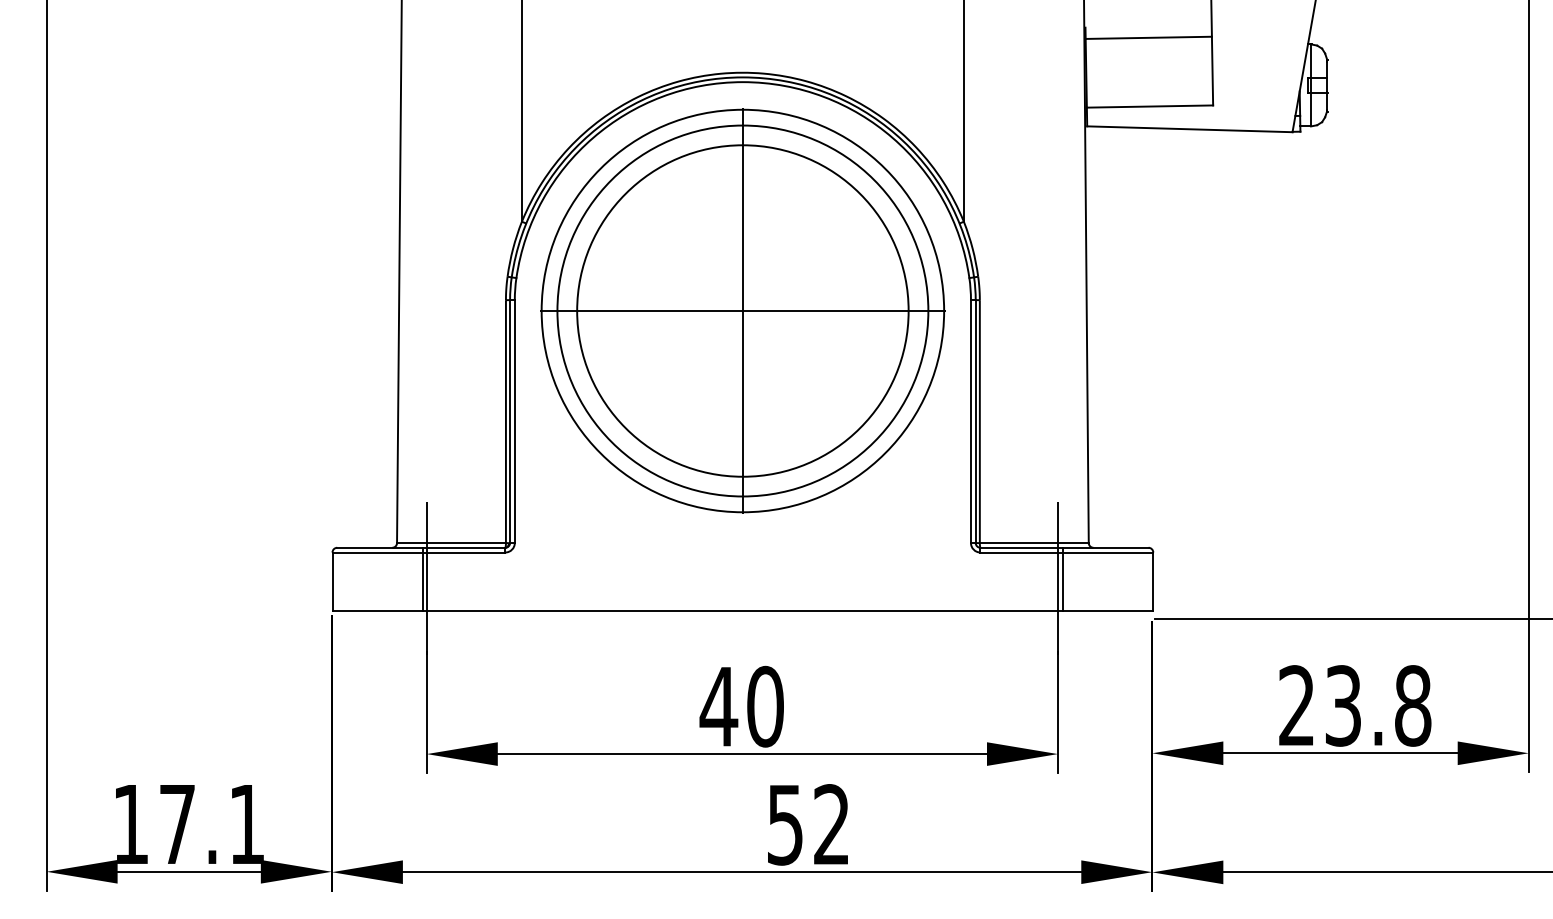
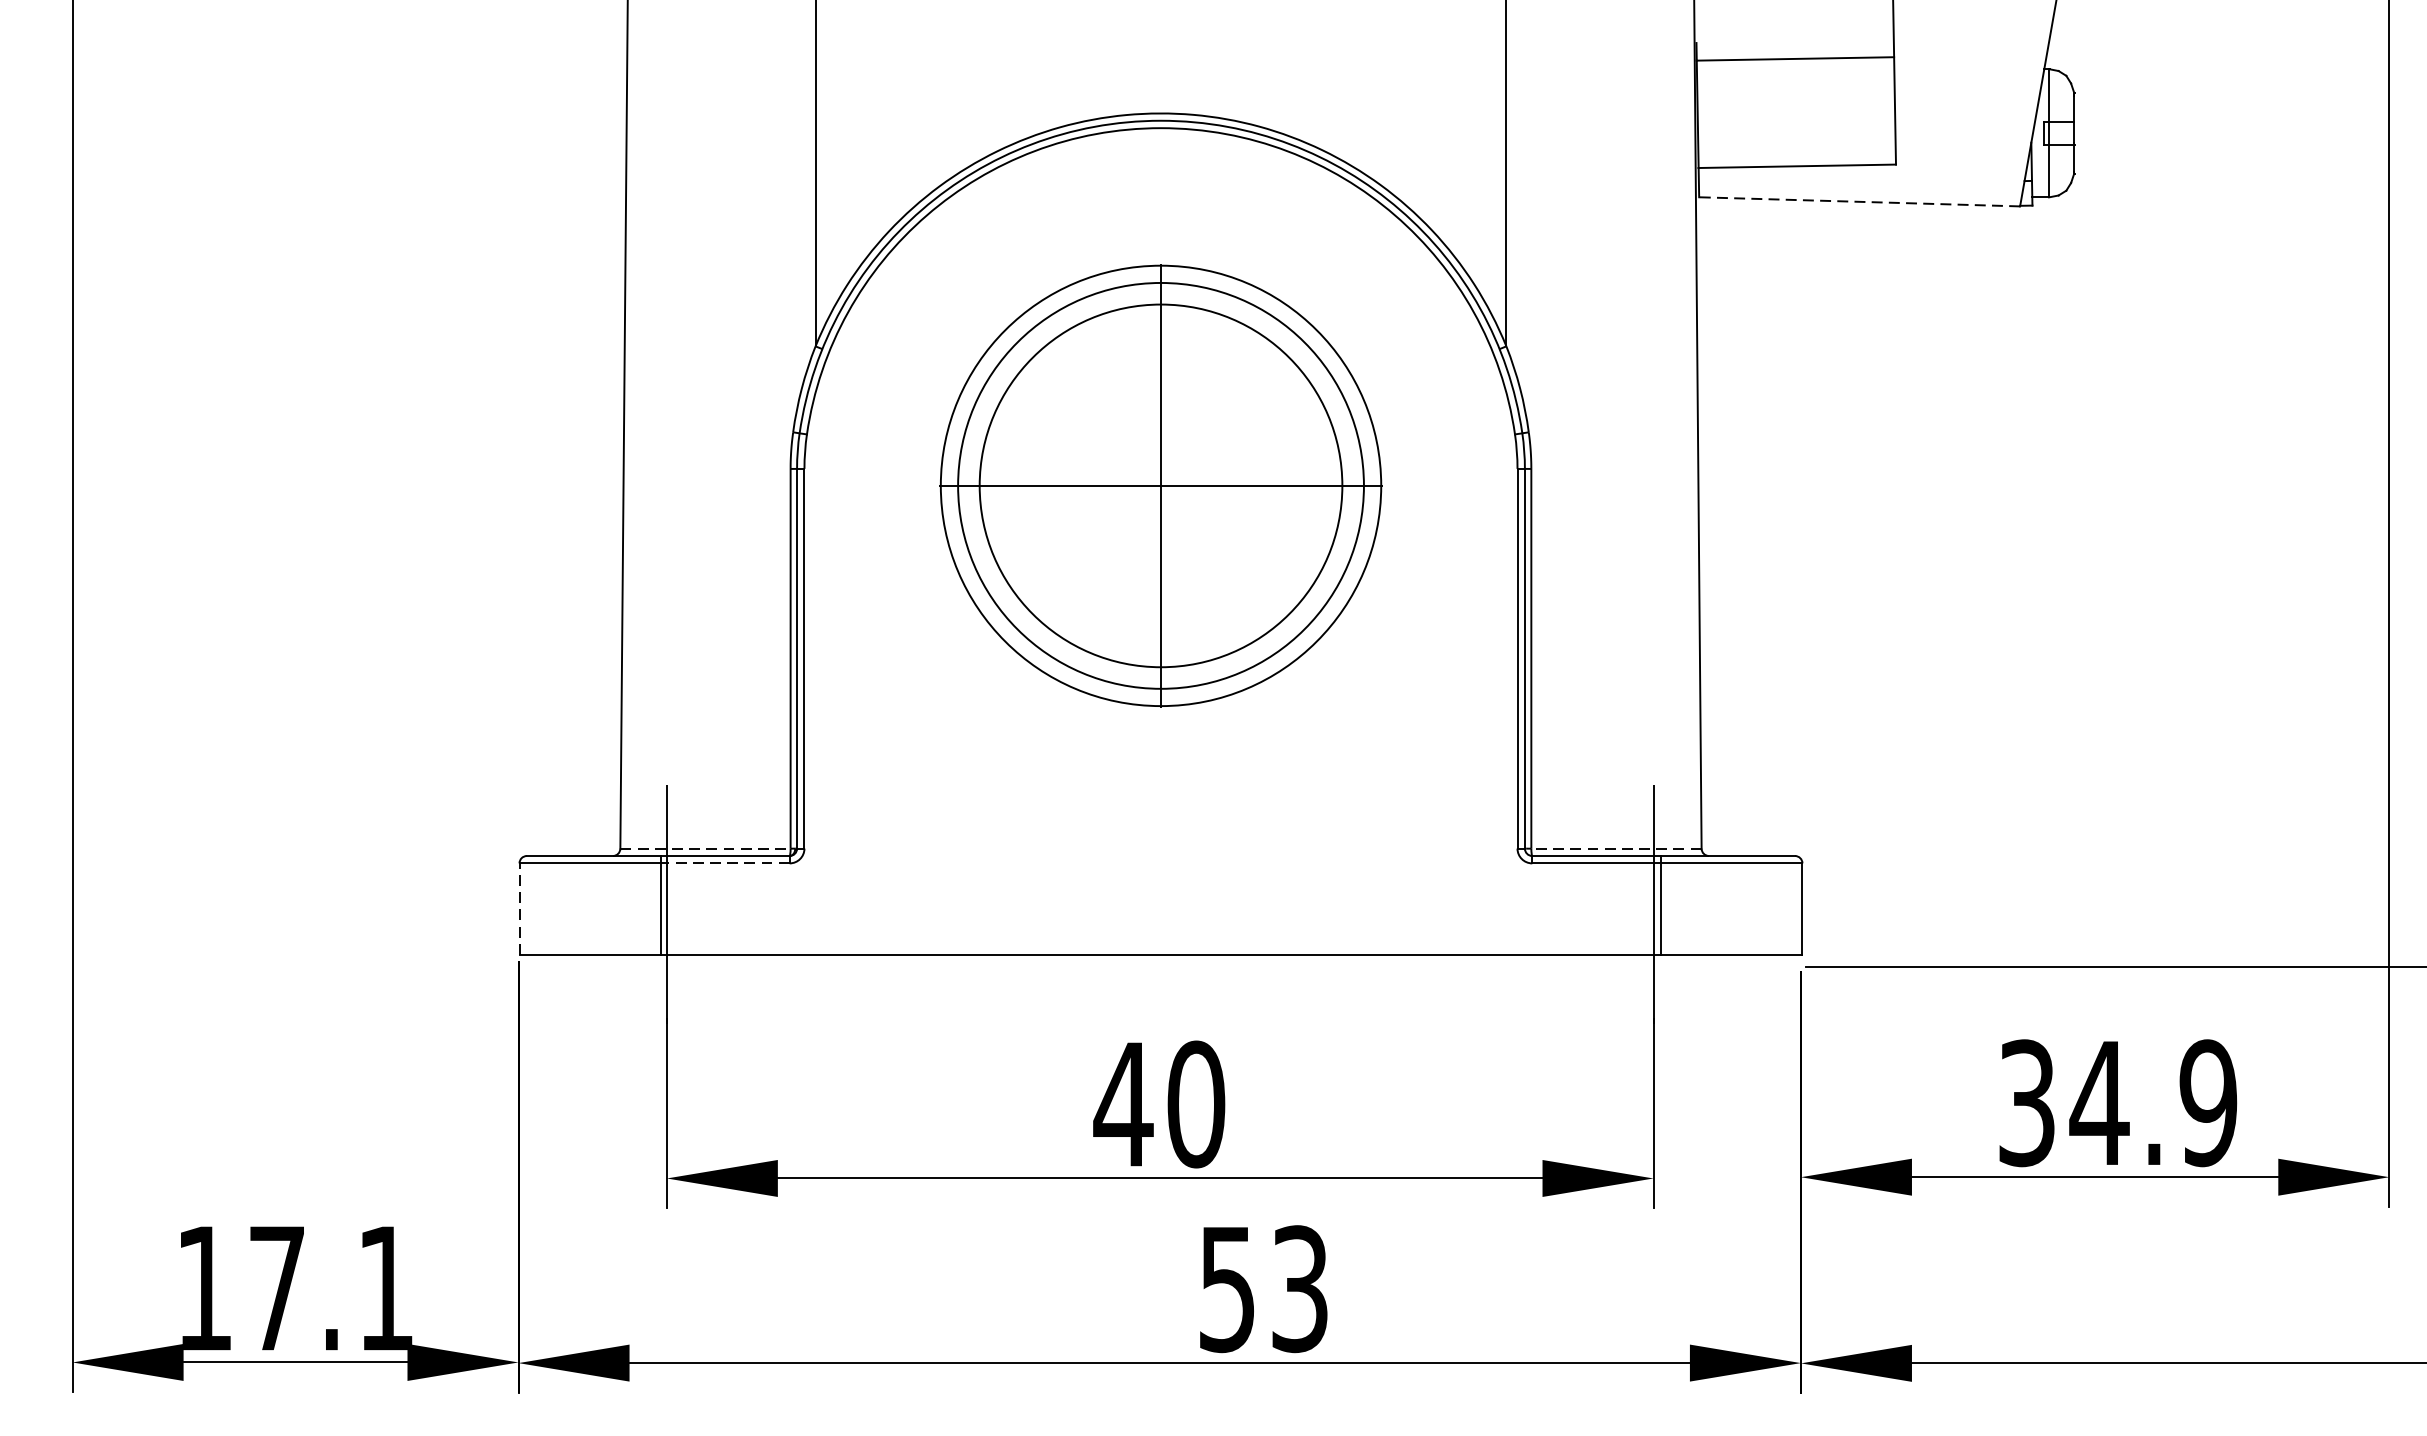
line: (1189, 129) -> (1859, 202), solid -> dashed
part: (742, 310) -> (1160, 485), size x0.7
line: (451, 543) -> (705, 849), solid -> dashed
line: (1033, 543) -> (1615, 849), solid -> dashed
line: (463, 552) -> (724, 863), solid -> dashed
line: (332, 581) -> (519, 908), solid -> dashed
text: (1355, 705) -> (2118, 1102), 23.8 -> 34.9
text: (831, 824) -> (1299, 1288), 52 -> 53

